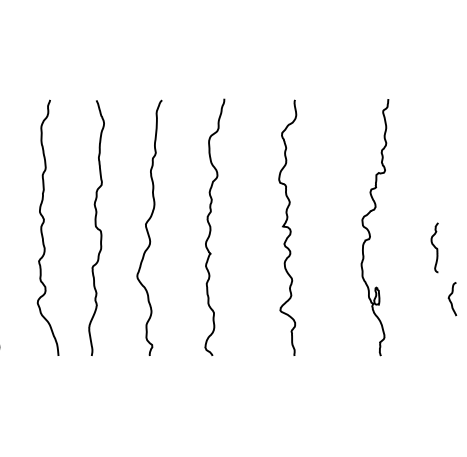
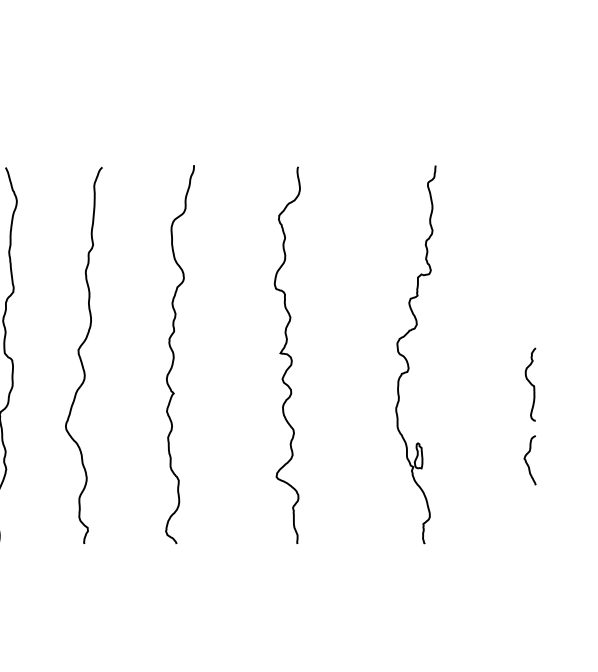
curve: (434, 247) -> (530, 384), moved

